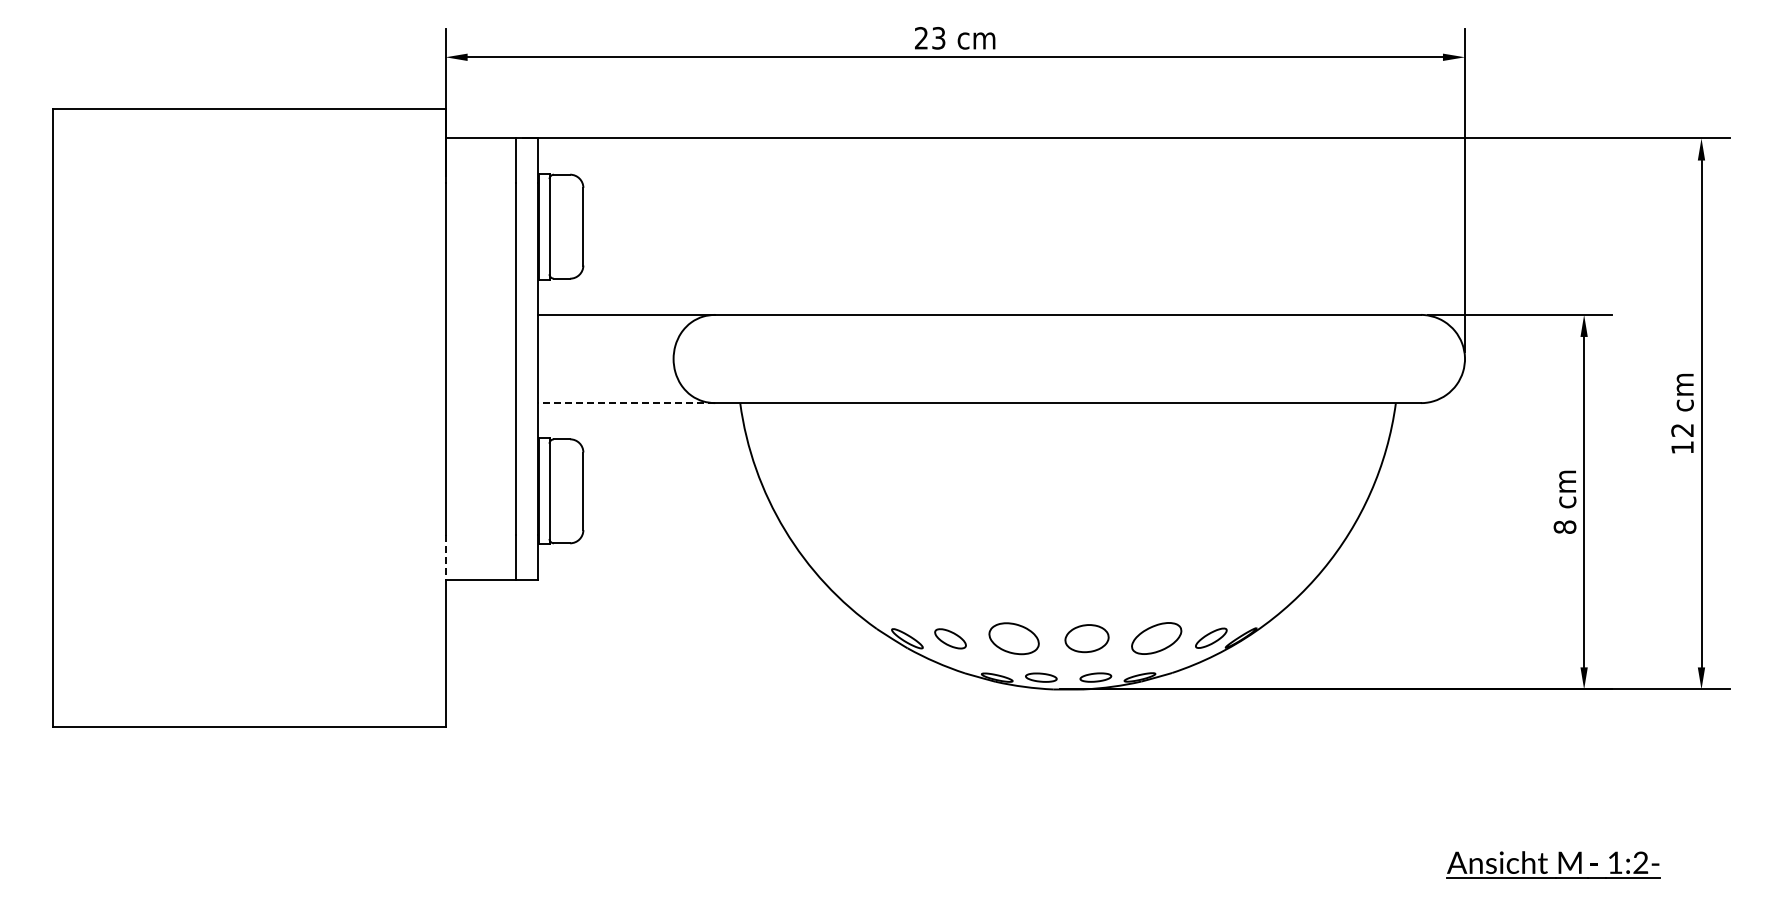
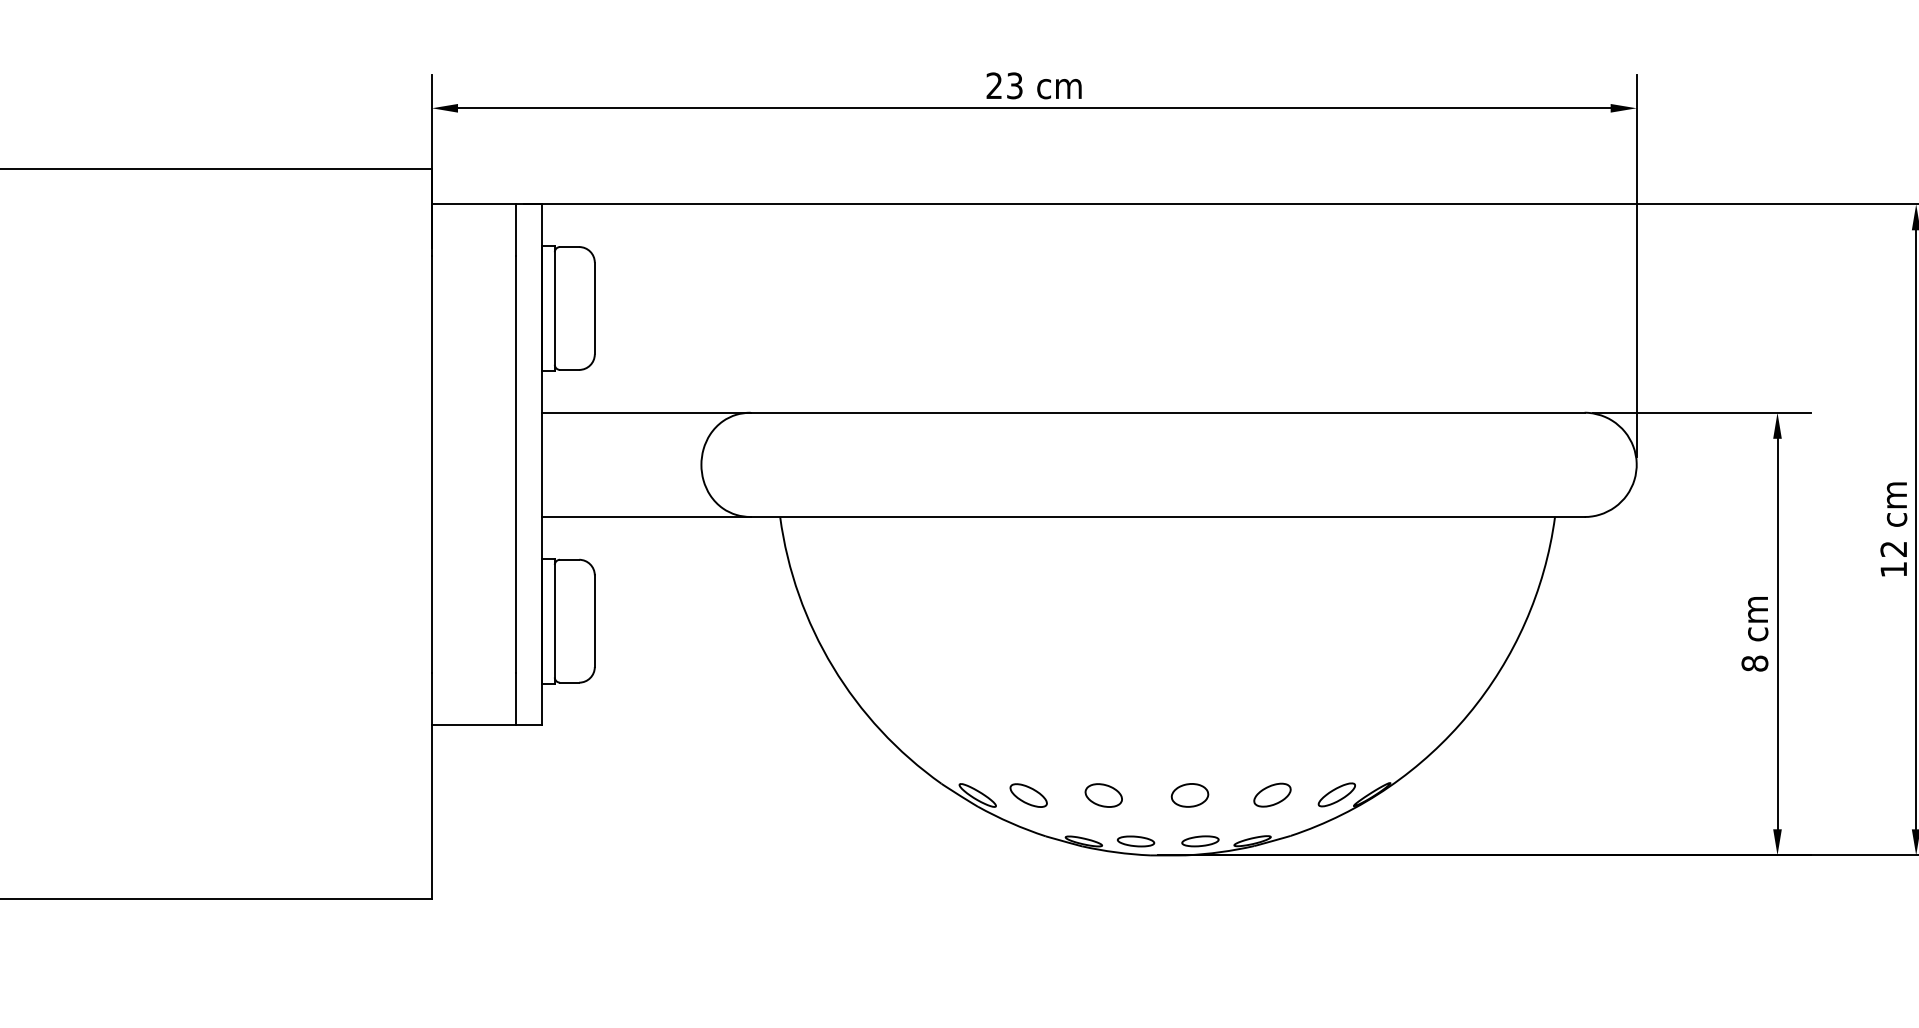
line: (626, 403) -> (645, 517), dashed -> solid
line: (445, 557) -> (431, 699), dashed -> solid
part: (1013, 638) -> (1103, 795), size x0.62
part: (1086, 638) -> (1189, 795), size x0.71
part: (1156, 638) -> (1272, 795), size x0.62

